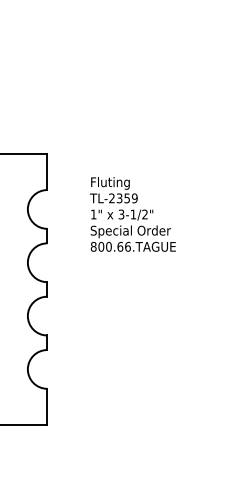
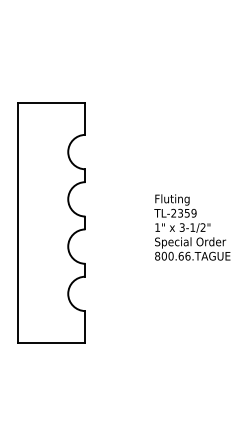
text: (133, 214) -> (192, 227), moved

